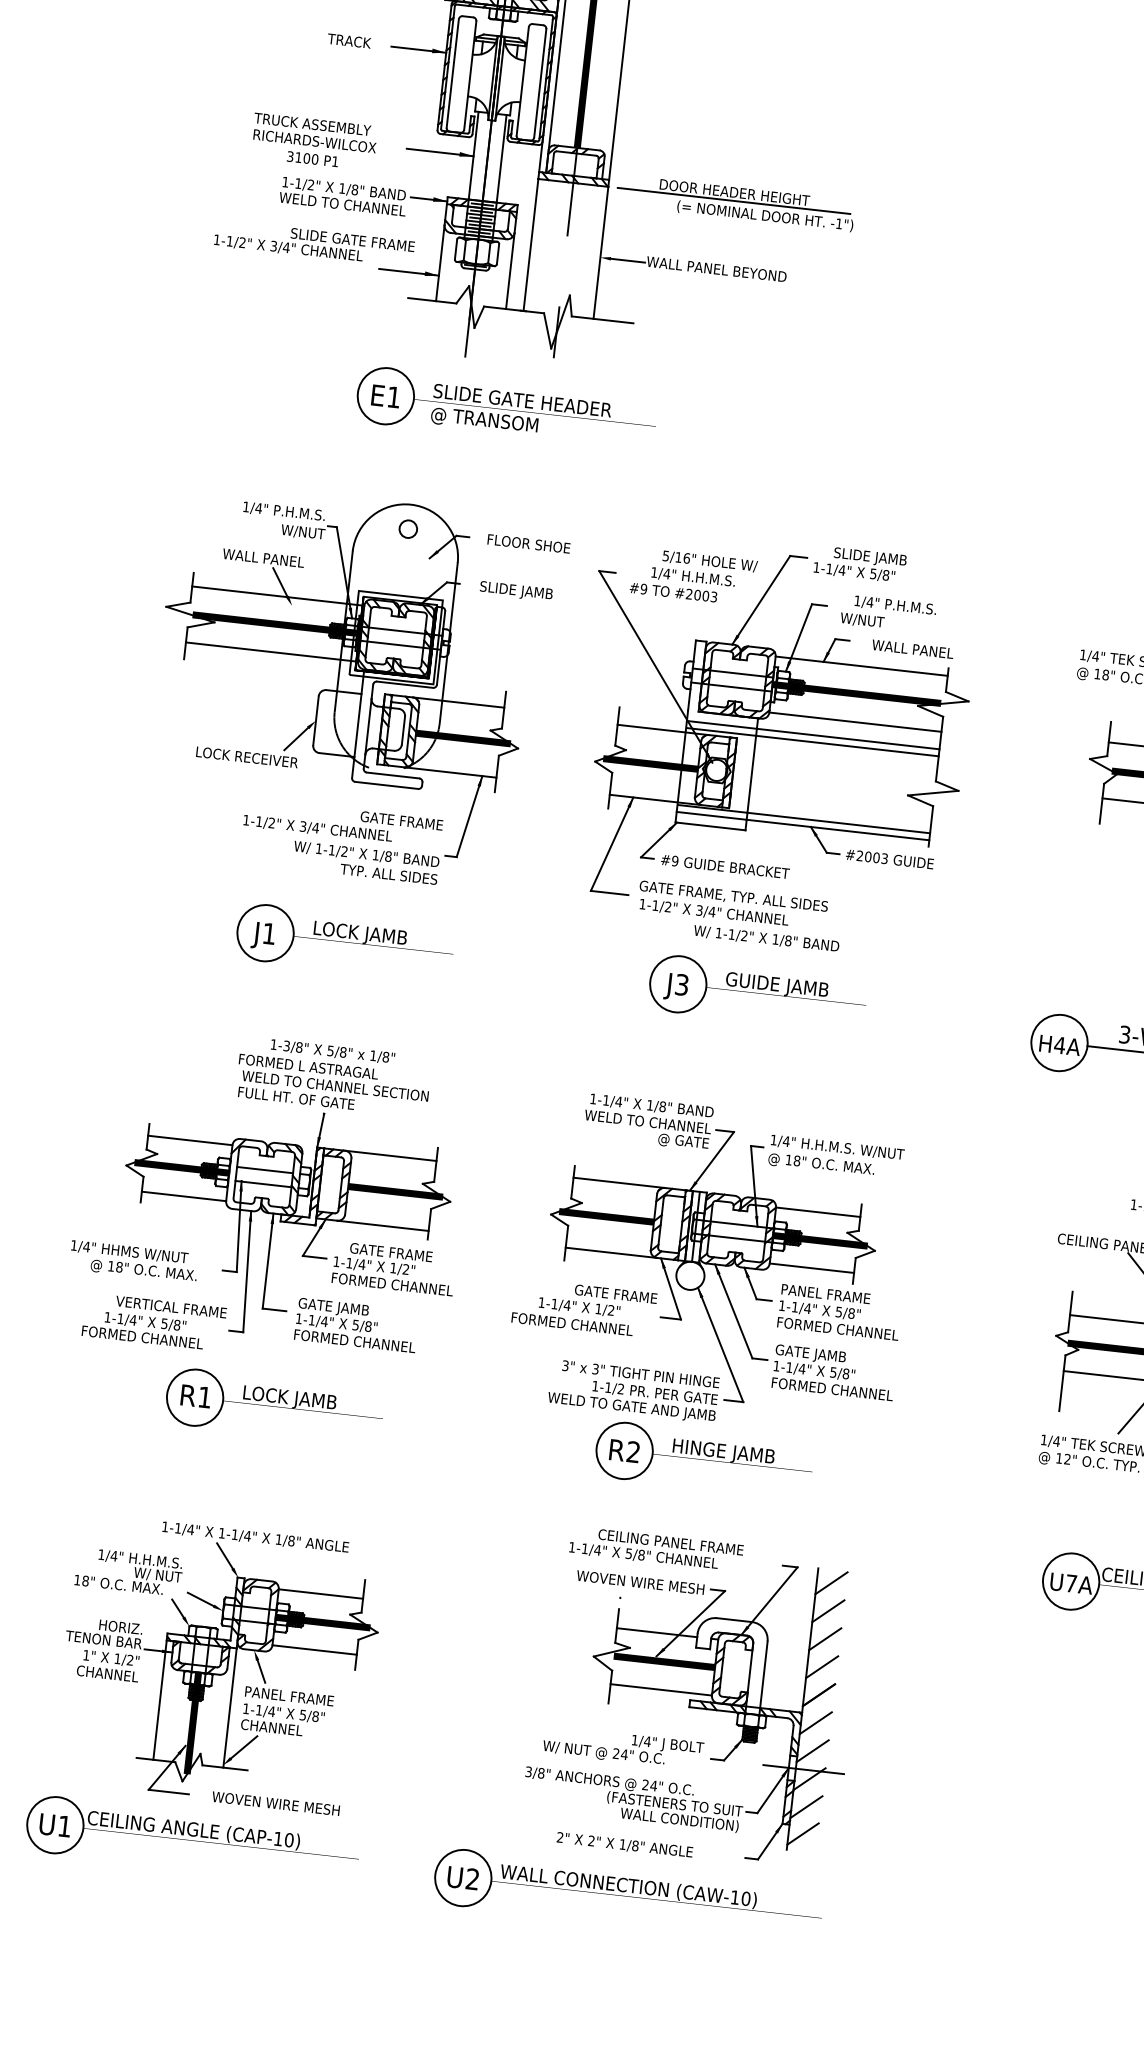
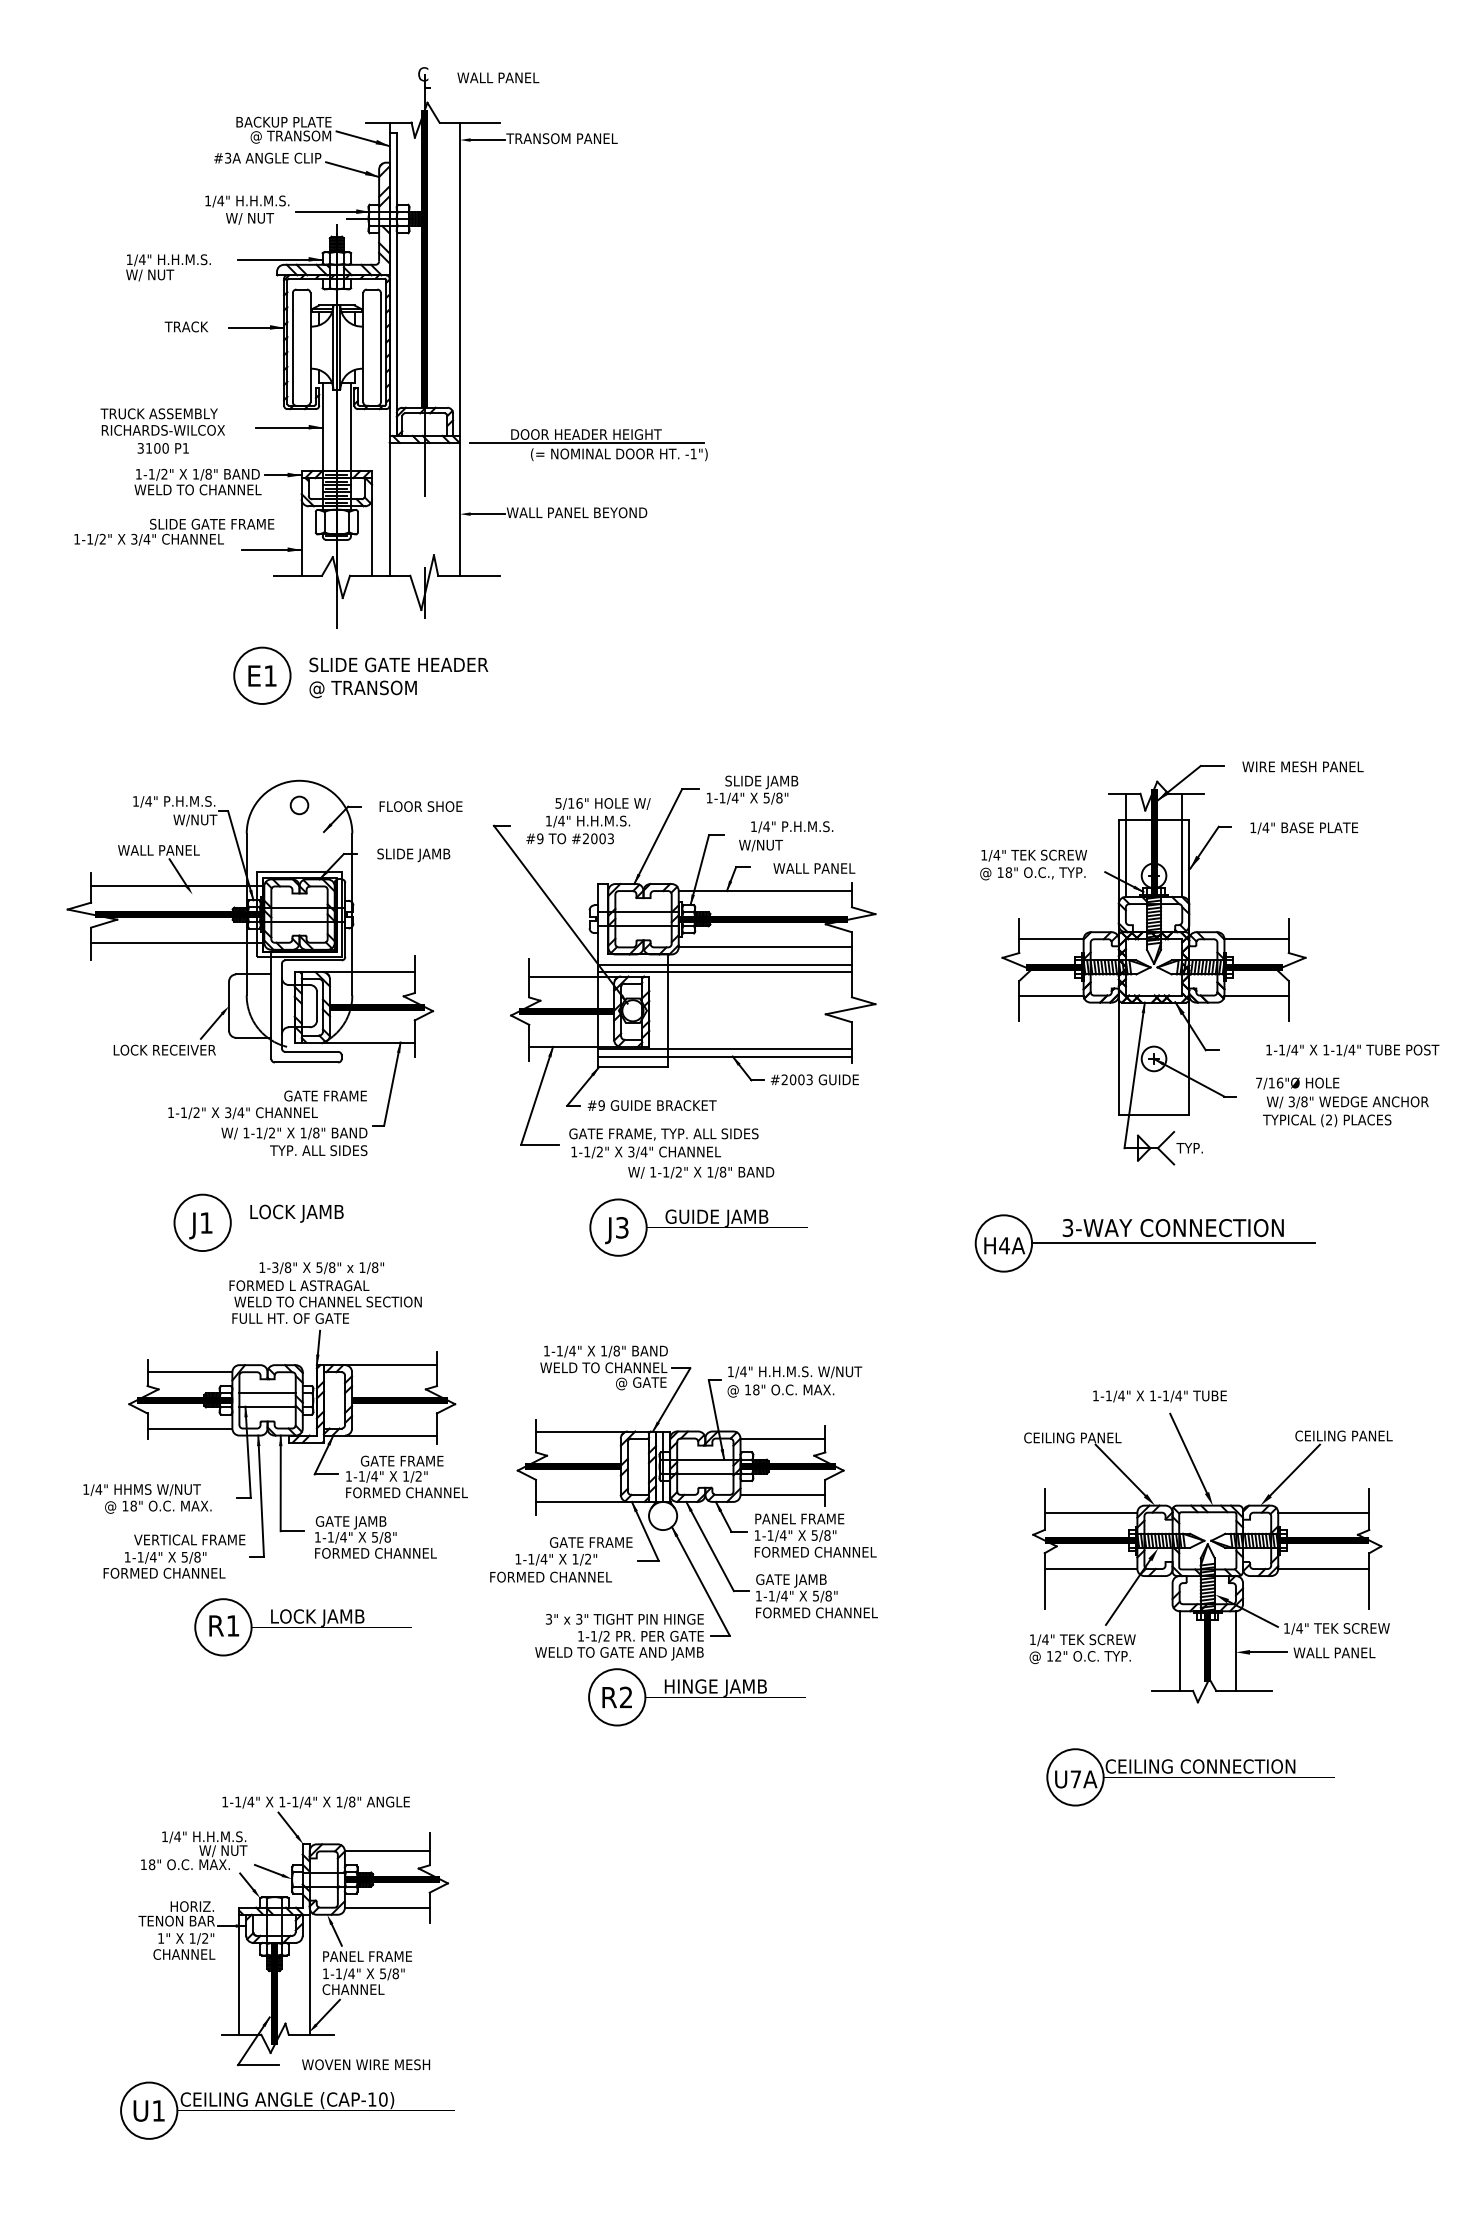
part: (265, 1236) -> (275, 1459), moved
part: (208, 1698) -> (287, 1967), moved
part: (649, 1730) -> (673, 1972), removed

